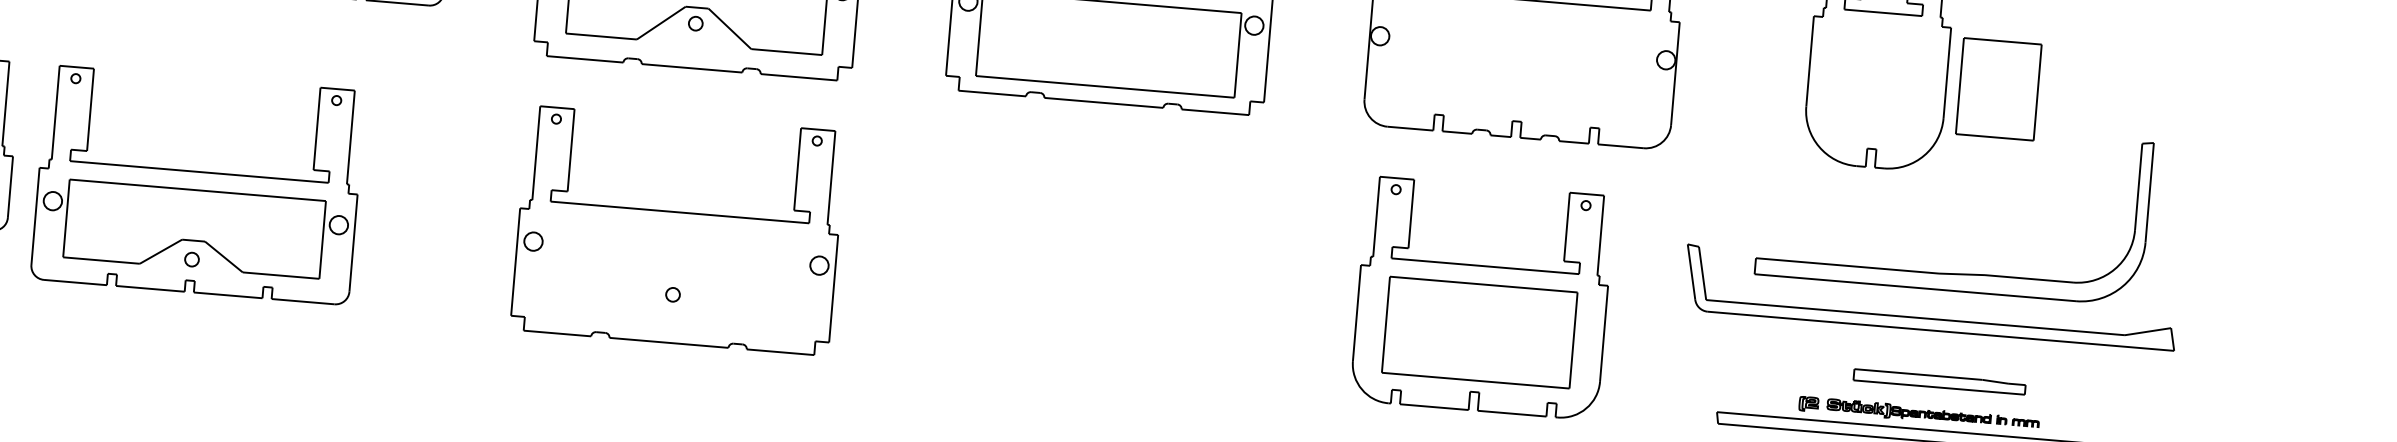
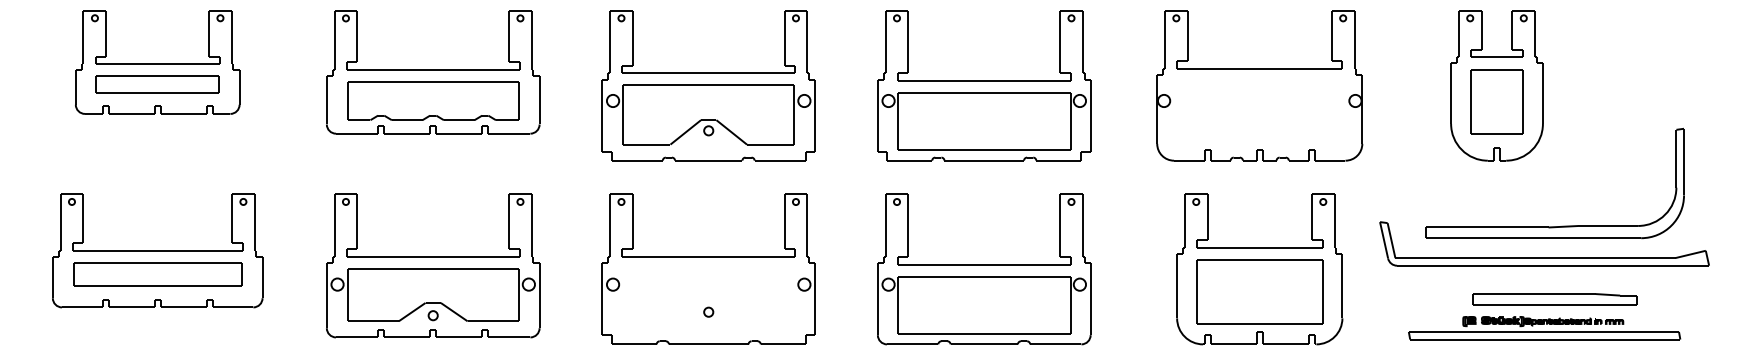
part: (1998, 88) -> (1496, 101), moved
part: (198, 184) -> (433, 265), moved
part: (1090, 265) -> (984, 269), added
part: (1482, 298) -> (1259, 269), moved
part: (1938, 381) -> (1554, 299), size x1.43

